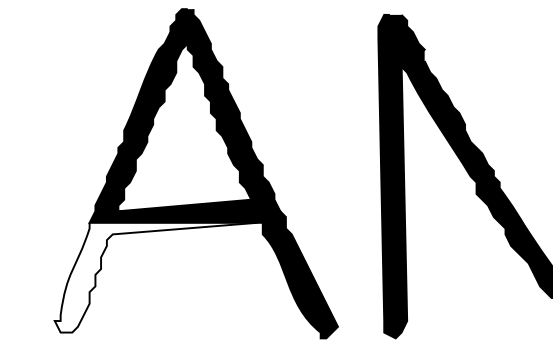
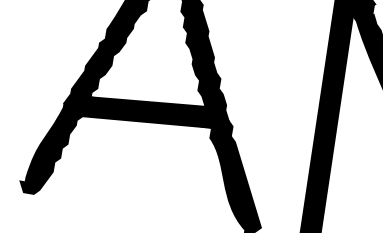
fill: (155, 277) -> (112, 159), added

